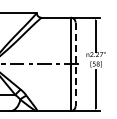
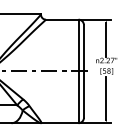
line: (75, 64) -> (83, 71), dashed -> solid

